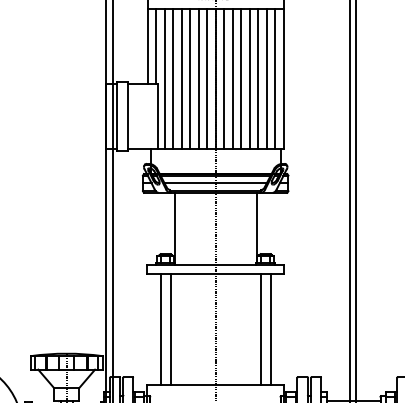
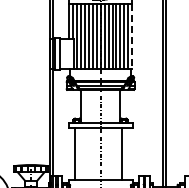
line: (283, 78) -> (132, 36), solid -> dashed
line: (170, 329) -> (79, 153), removed
line: (271, 329) -> (126, 153), removed

